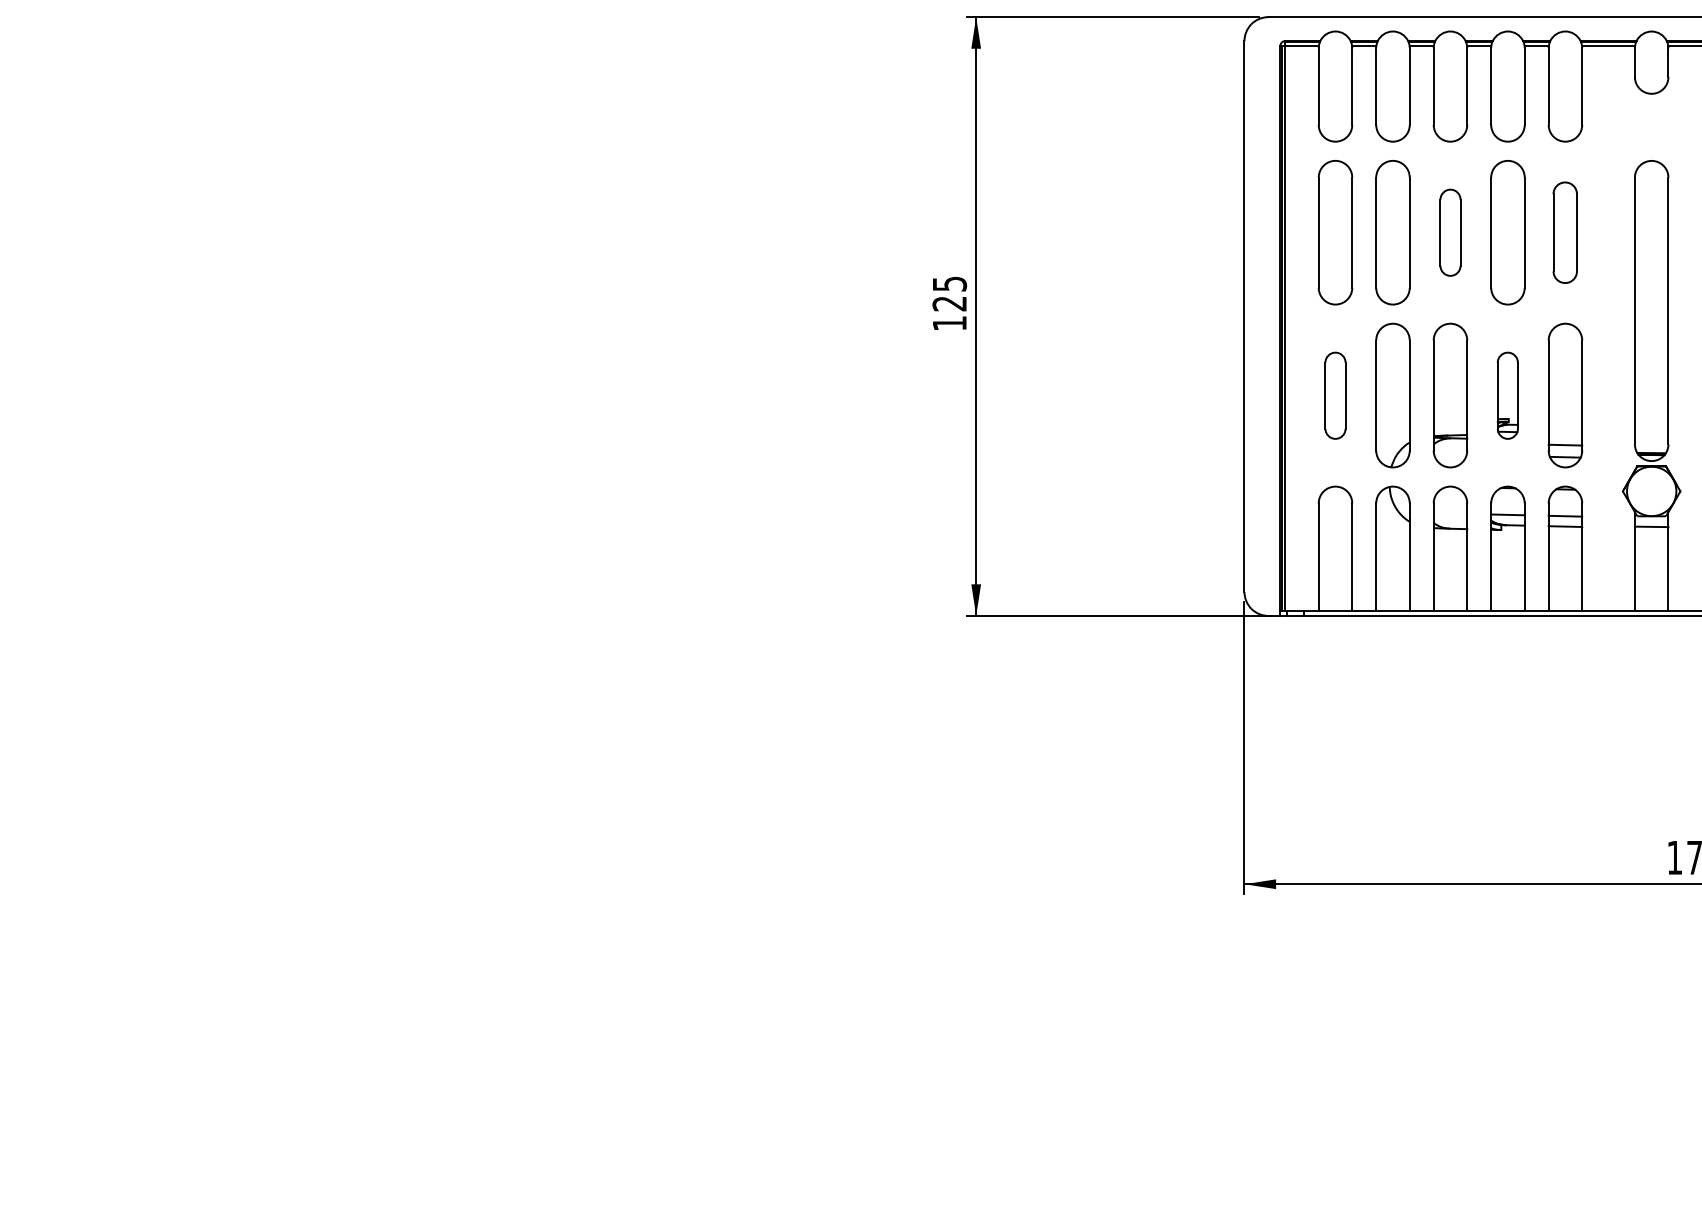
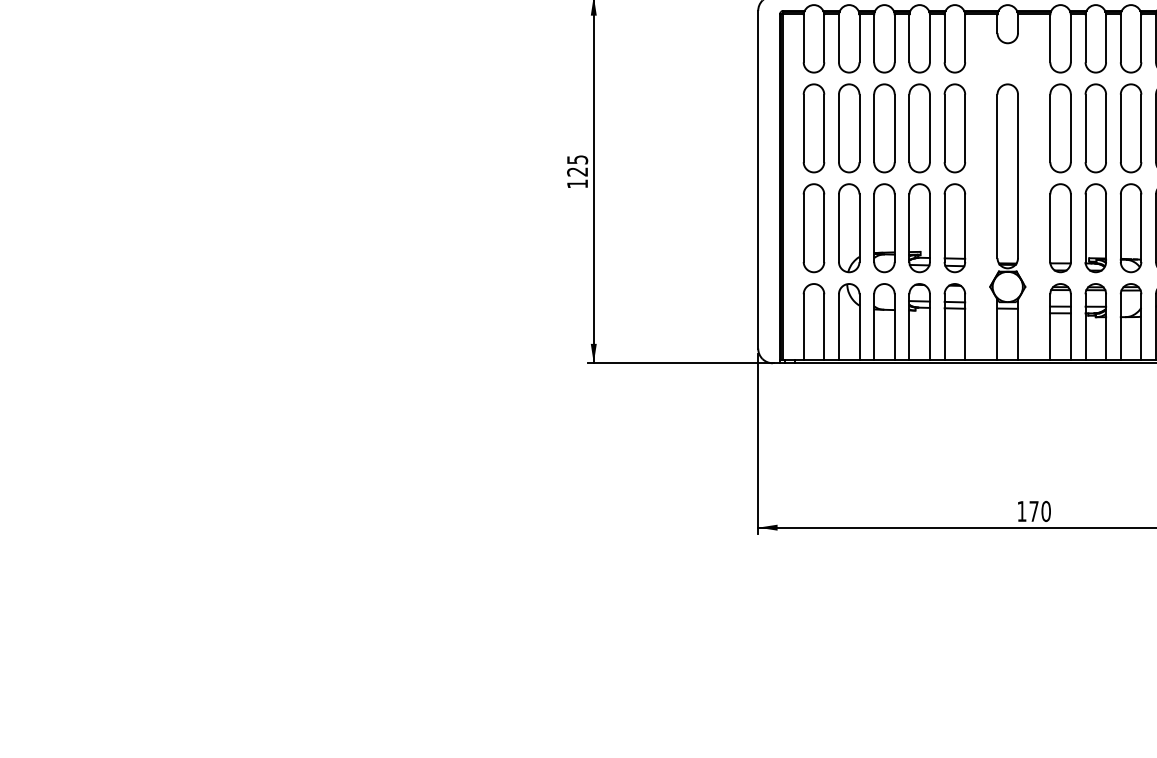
part: (1450, 232) -> (884, 128), size x1.67
part: (1564, 232) -> (954, 128), size x1.43
part: (1334, 396) -> (813, 228), size x1.67
part: (1507, 396) -> (919, 228), size x1.67

